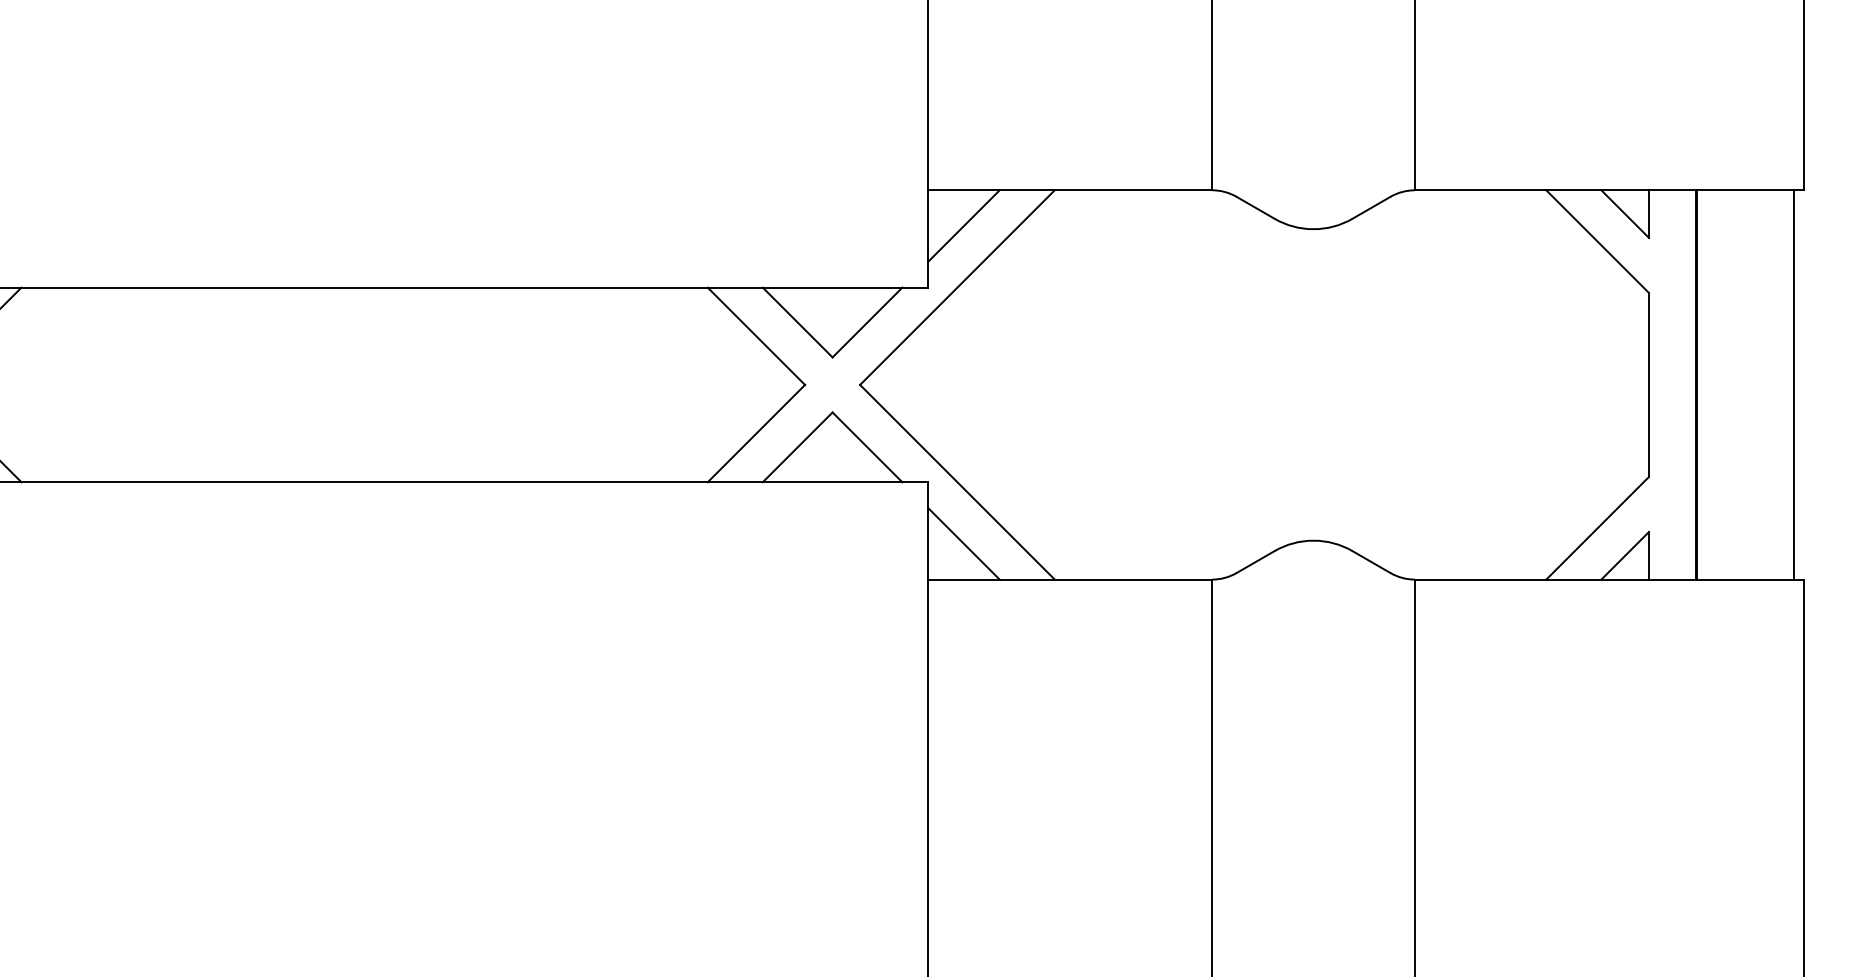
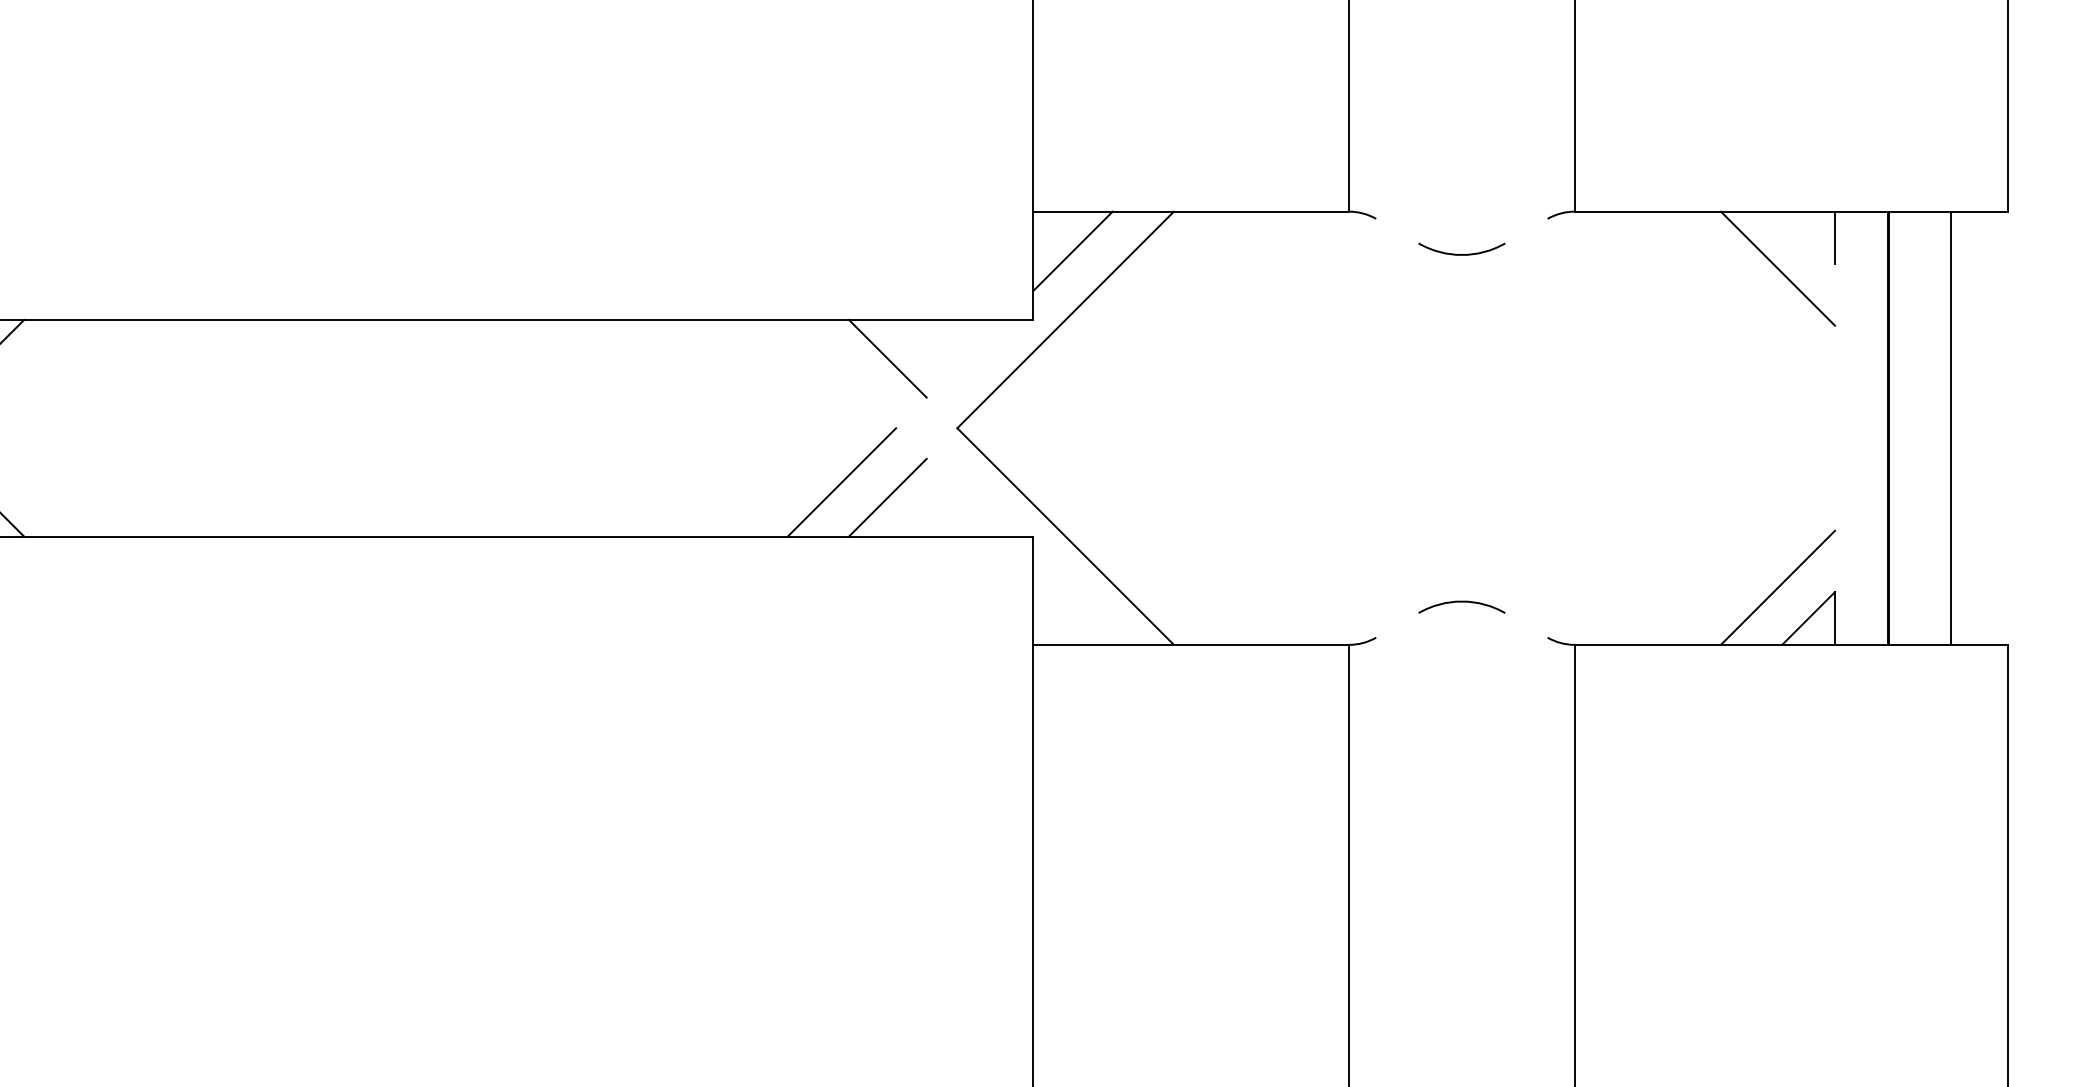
line: (1255, 207) -> (1397, 230), removed
line: (1371, 207) -> (1526, 230), removed
line: (1624, 213) -> (1807, 237), removed
line: (867, 322) -> (965, 358), removed
line: (756, 335) -> (842, 373), removed
line: (1648, 384) -> (1834, 427), removed
line: (1794, 384) -> (1951, 427), moved
line: (867, 447) -> (965, 497), removed
line: (963, 543) -> (1072, 604), removed
line: (1255, 562) -> (1397, 625), removed
line: (1371, 562) -> (1526, 625), removed

